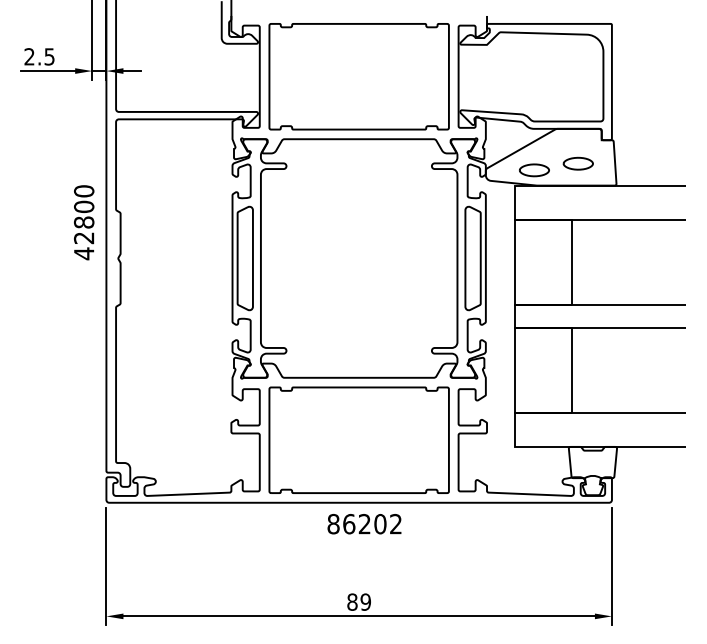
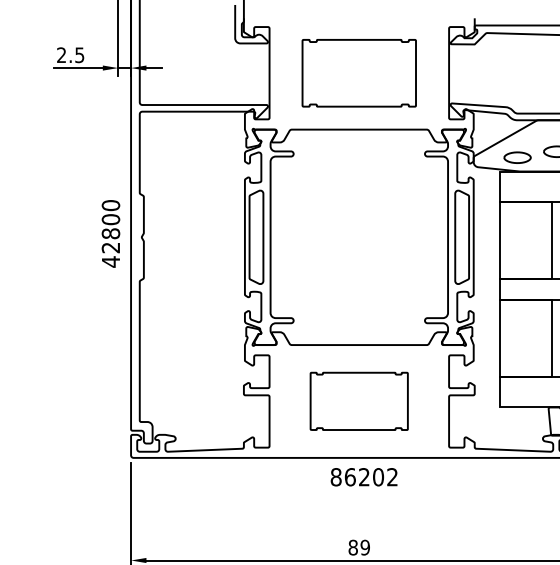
part: (358, 76) -> (358, 72), size x0.7
text: (84, 222) -> (111, 233), moved
part: (358, 439) -> (358, 400), size x0.6

